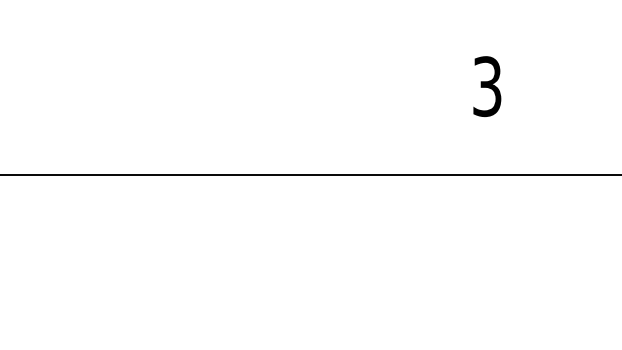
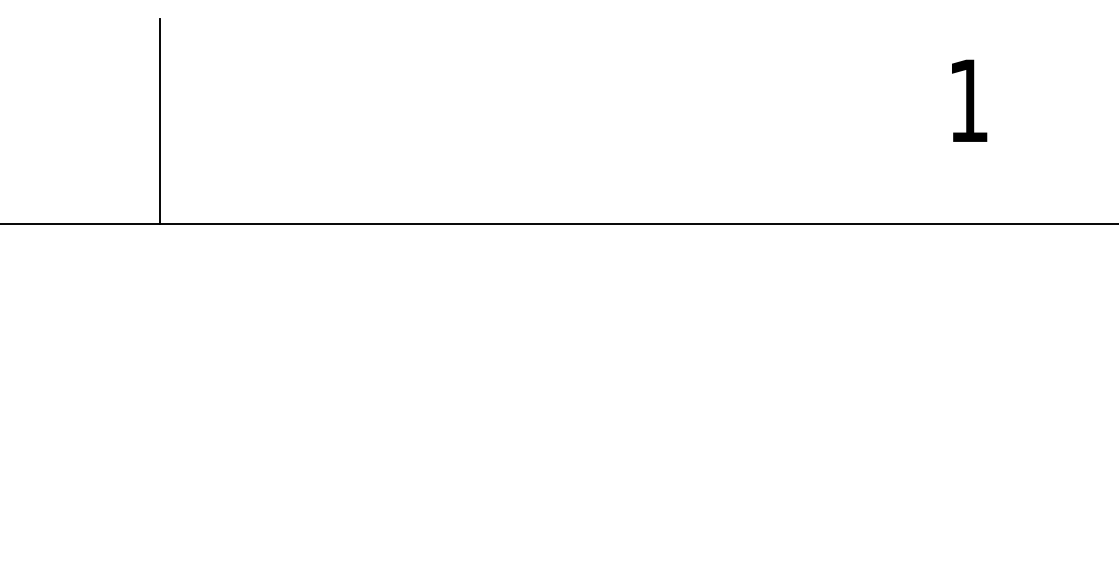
text: (487, 86) -> (968, 100), 3 -> 1

